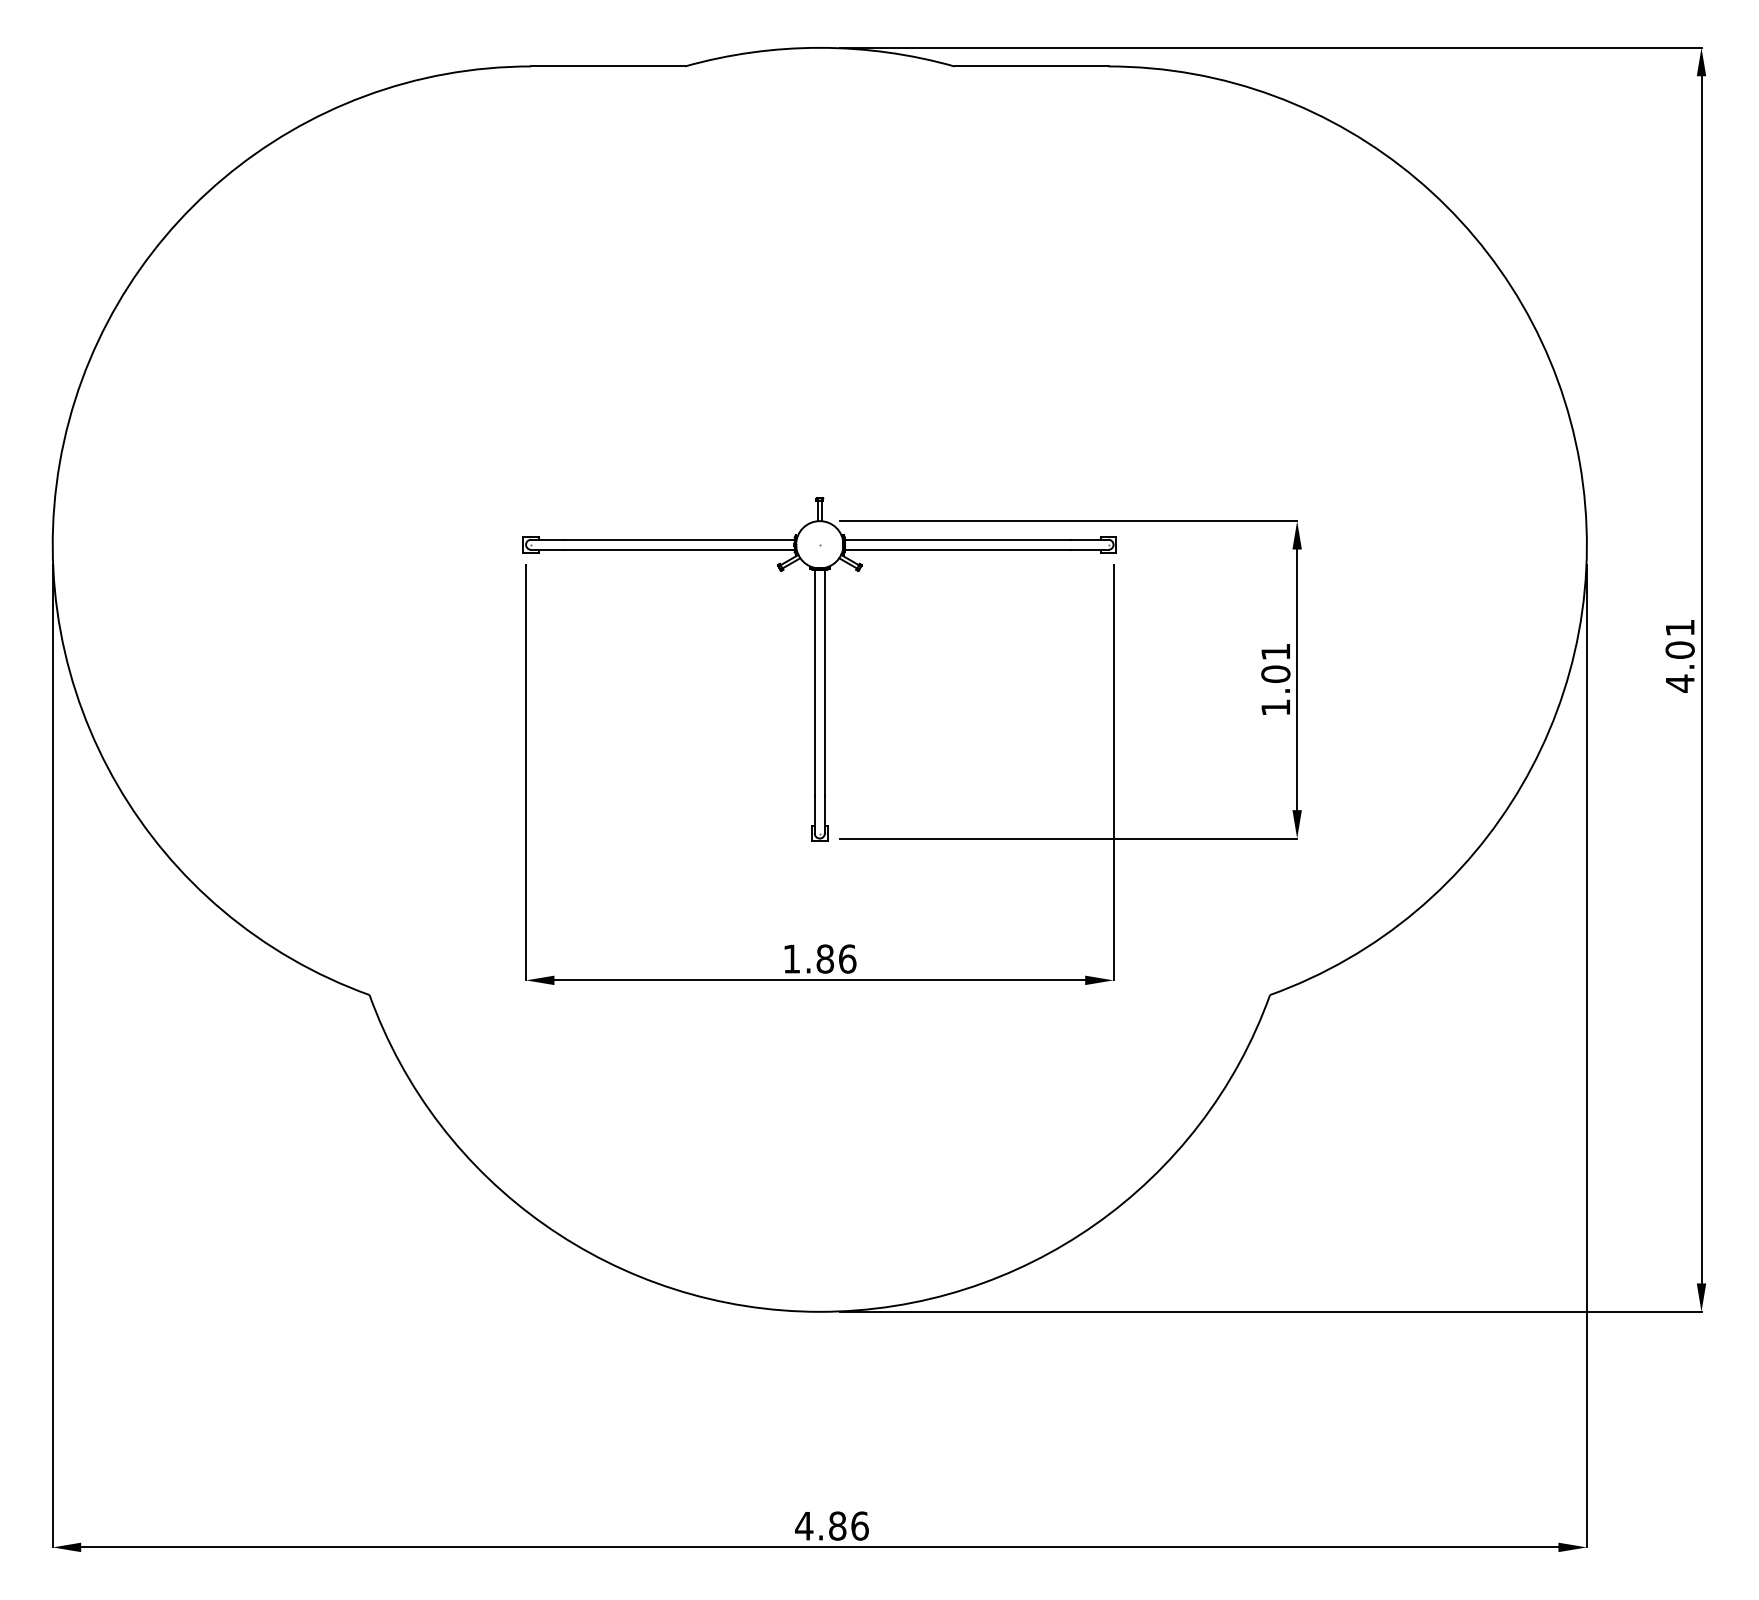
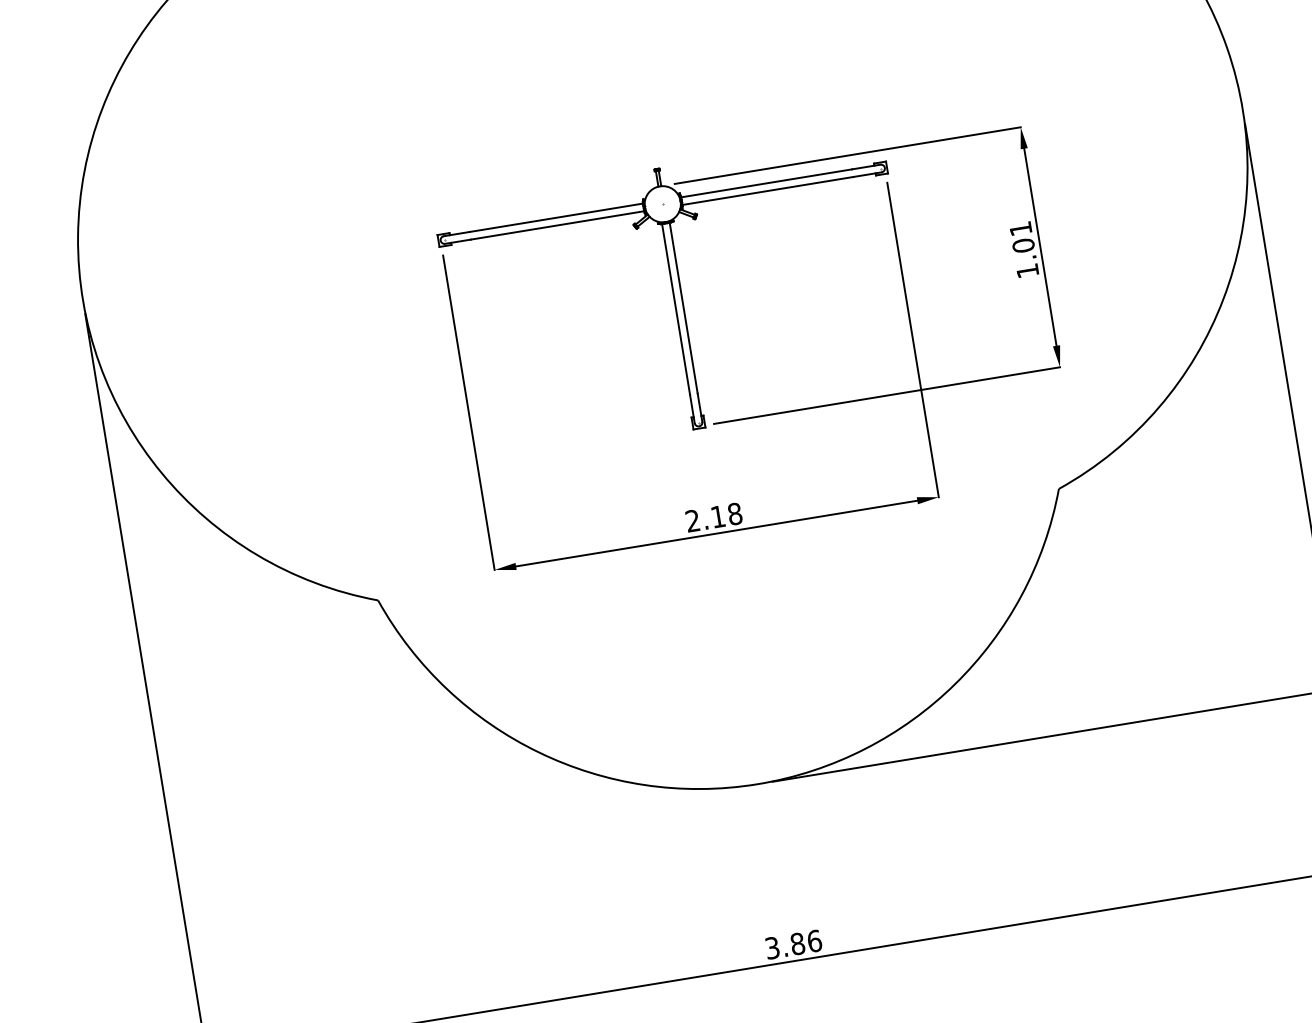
text: (819, 958) -> (713, 517), 1.86 -> 2.18
text: (804, 1525) -> (772, 947), 4.86 -> 3.86

